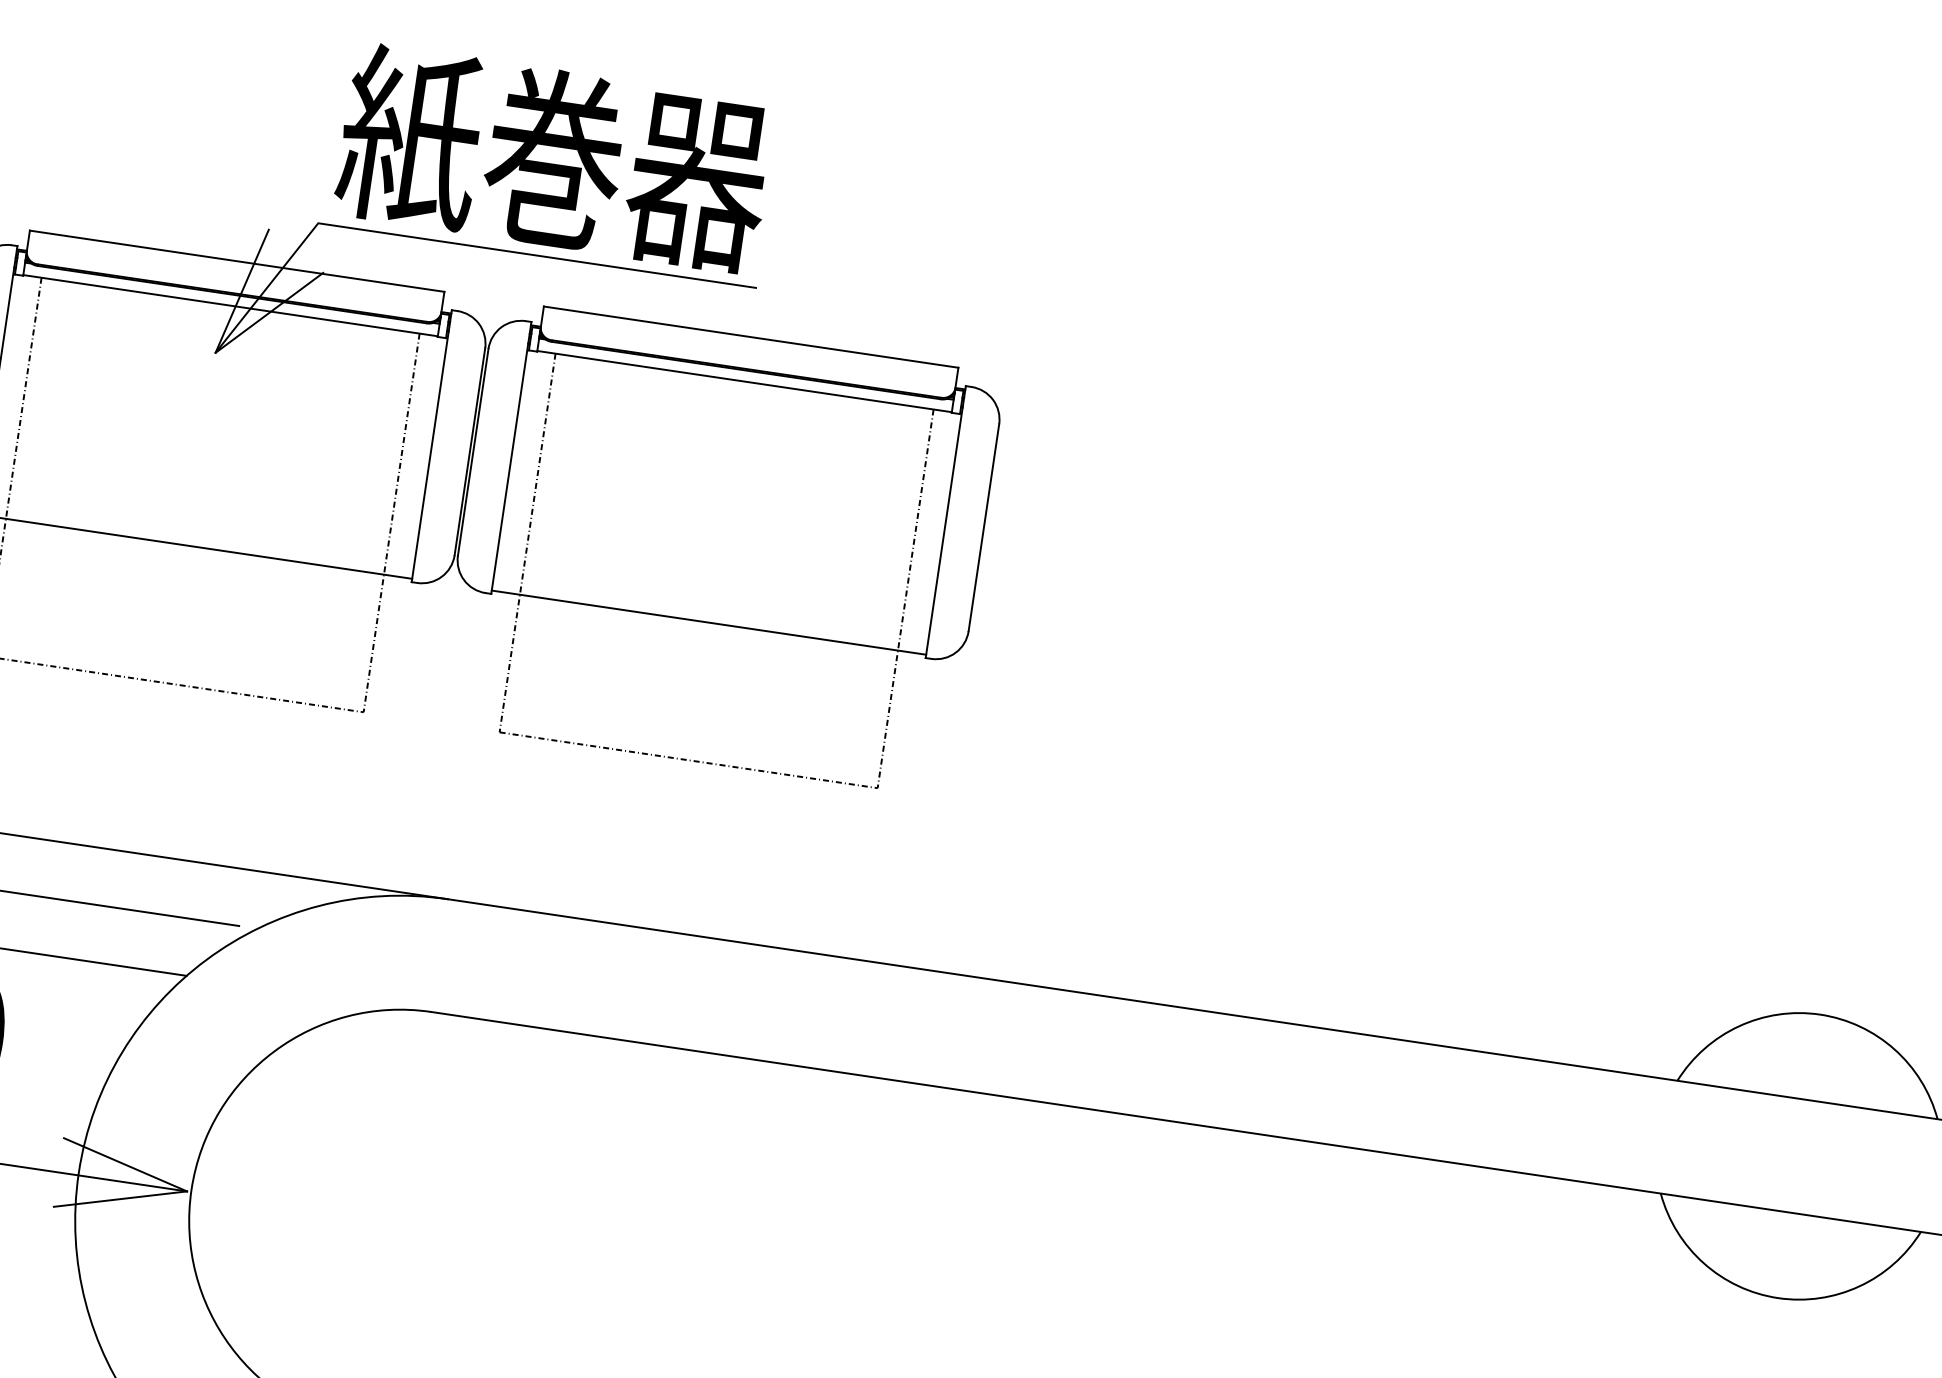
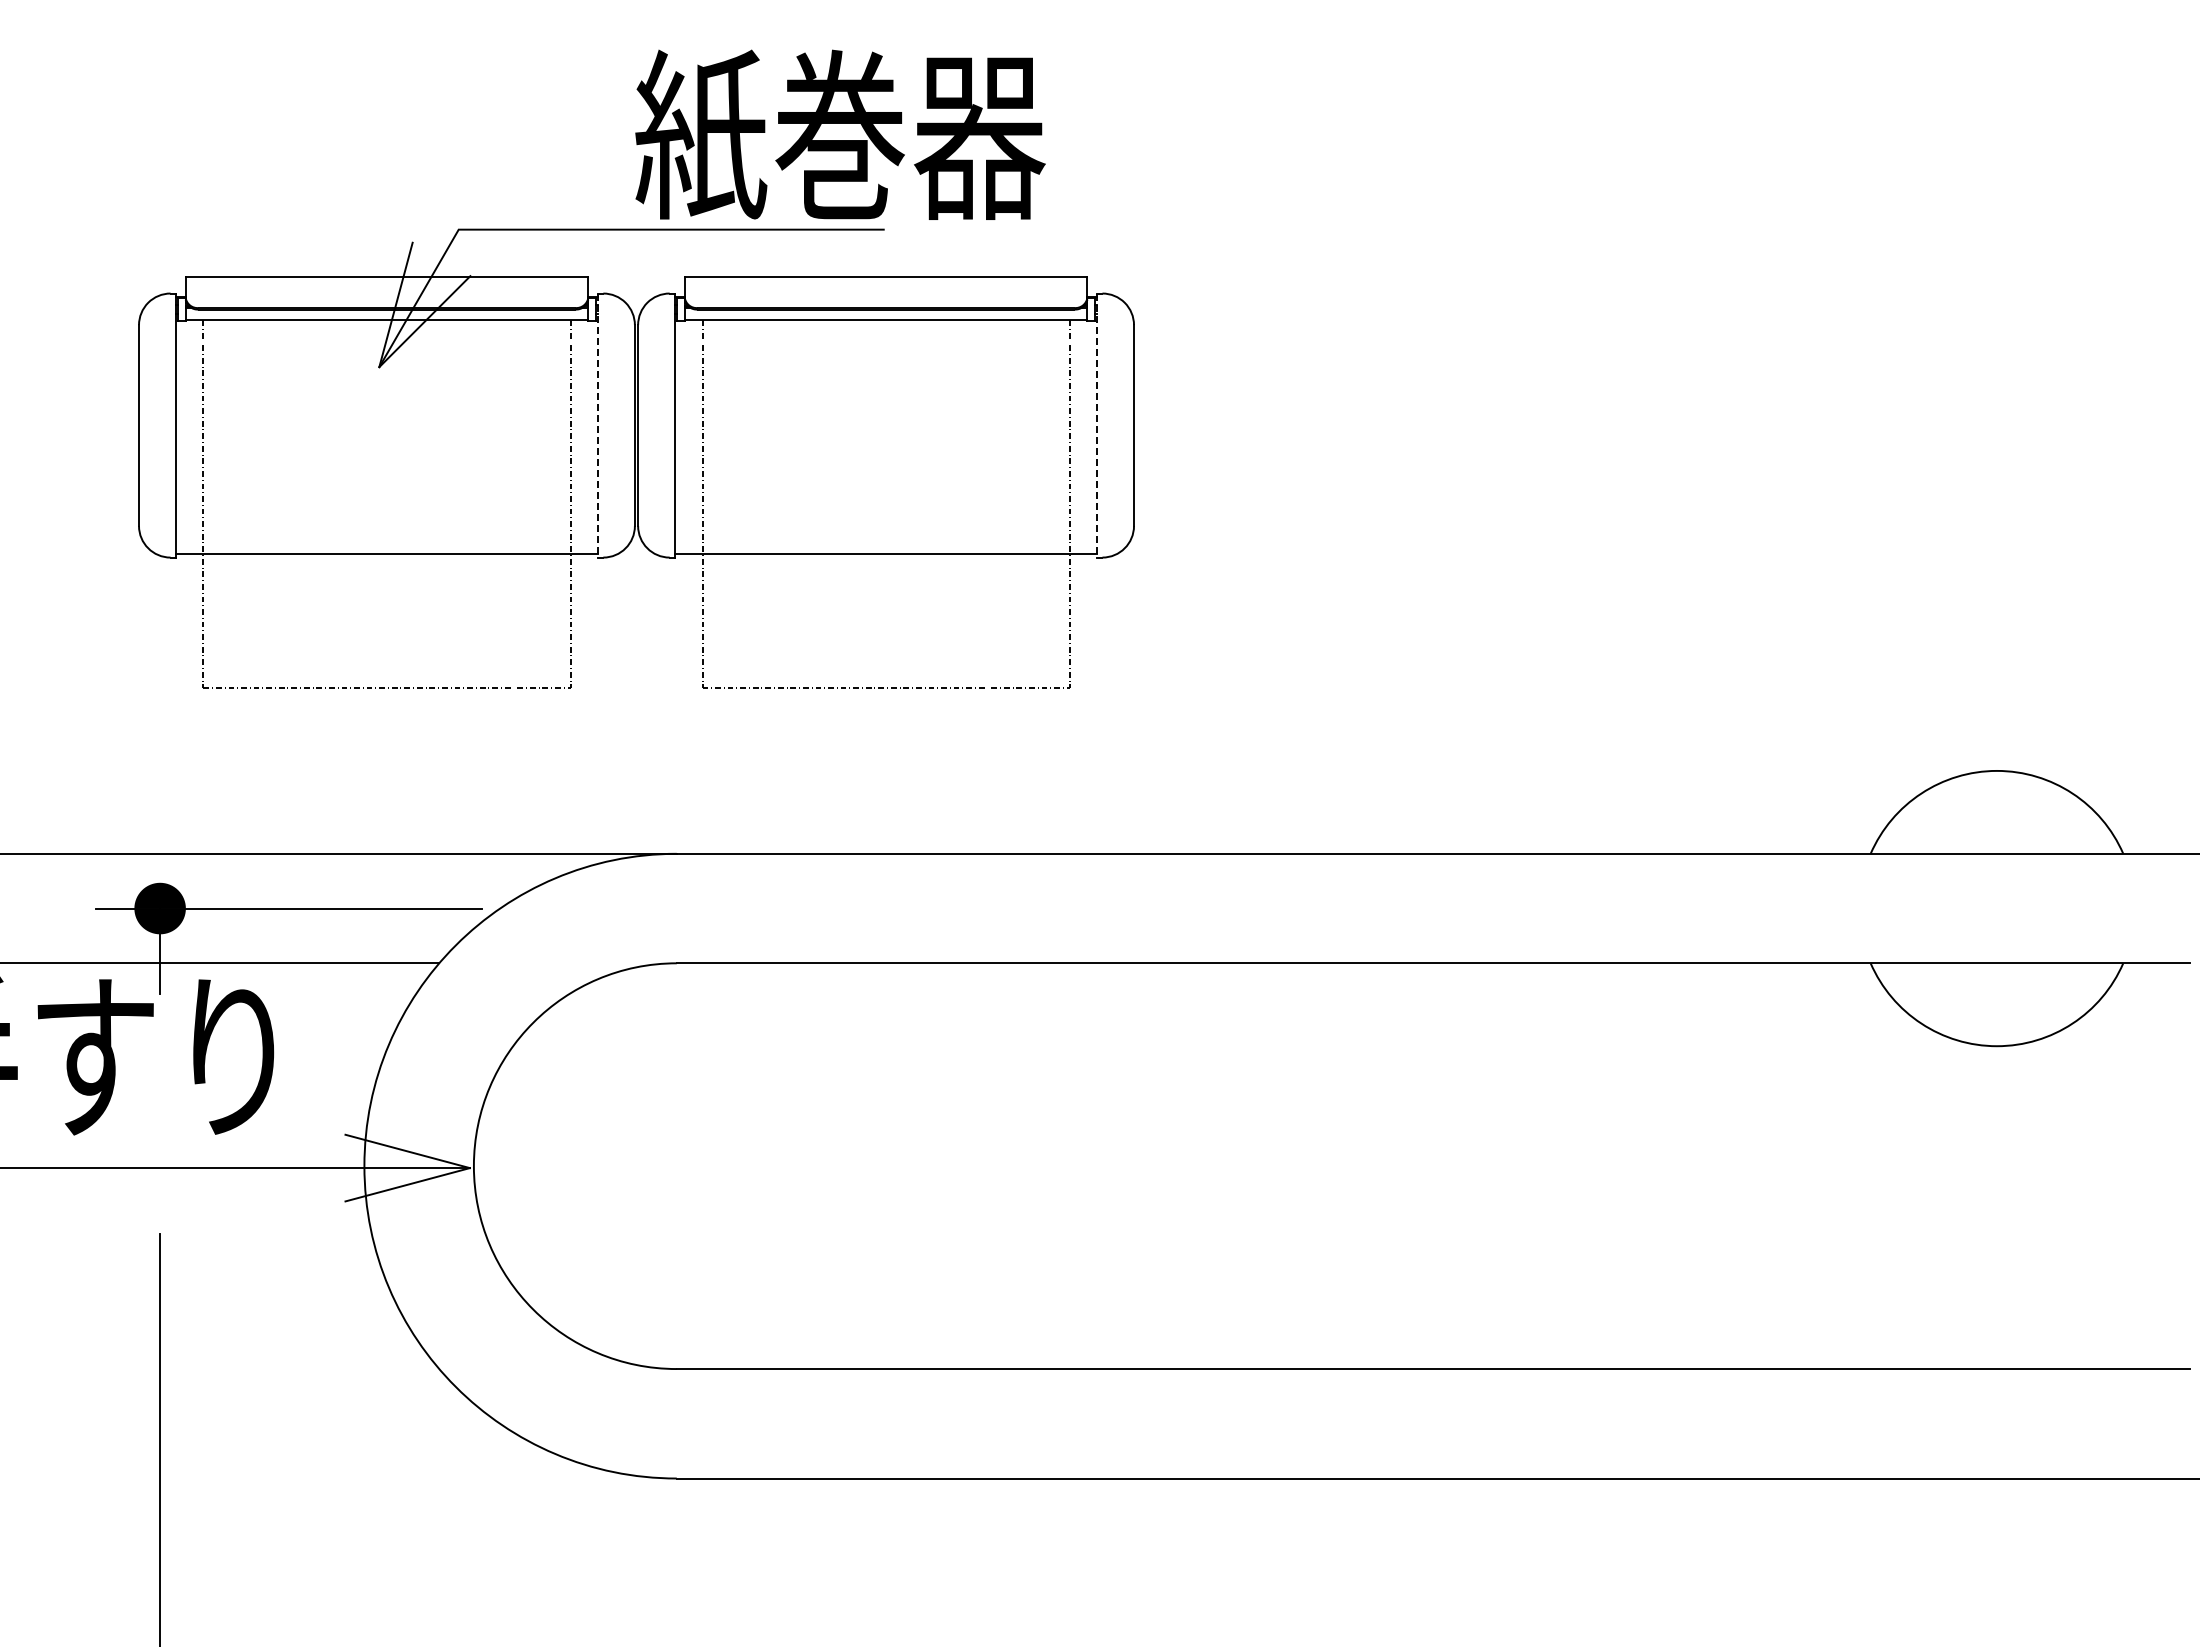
text: (554, 158) -> (840, 134), moved
line: (431, 447) -> (597, 426), solid -> dashed
line: (945, 522) -> (1096, 426), solid -> dashed

